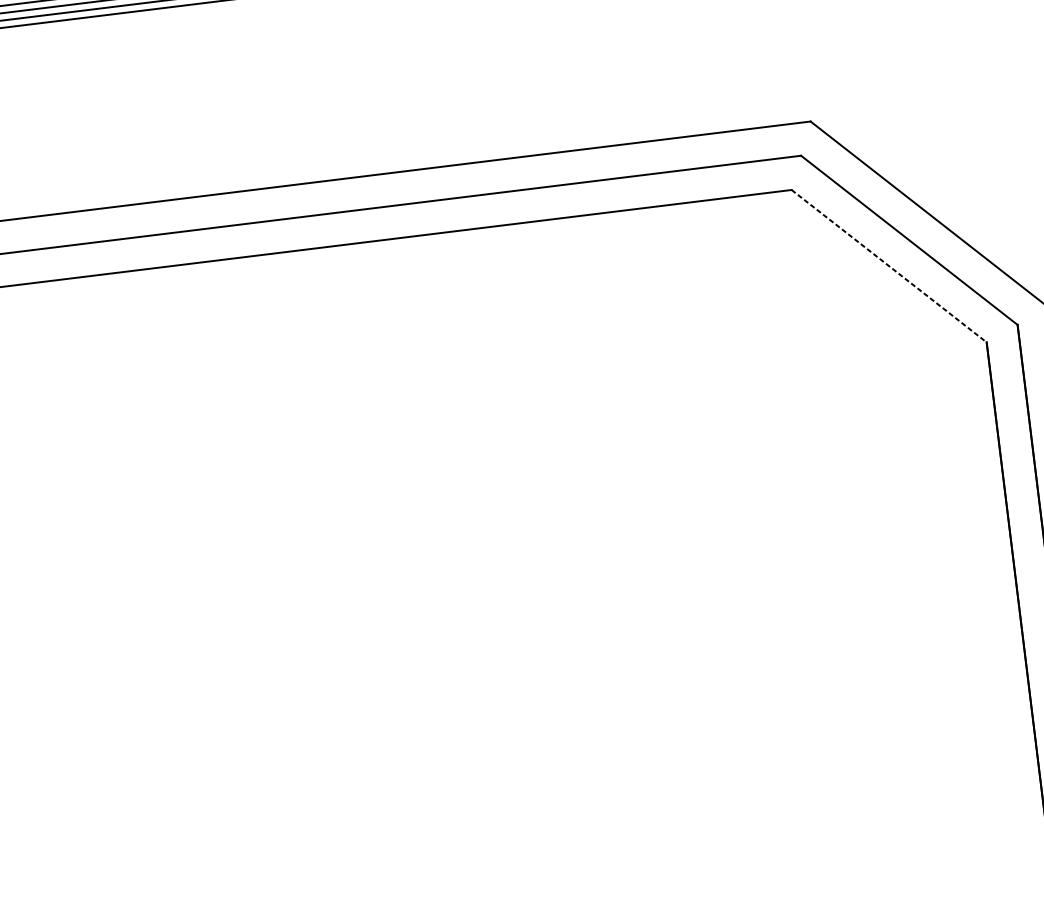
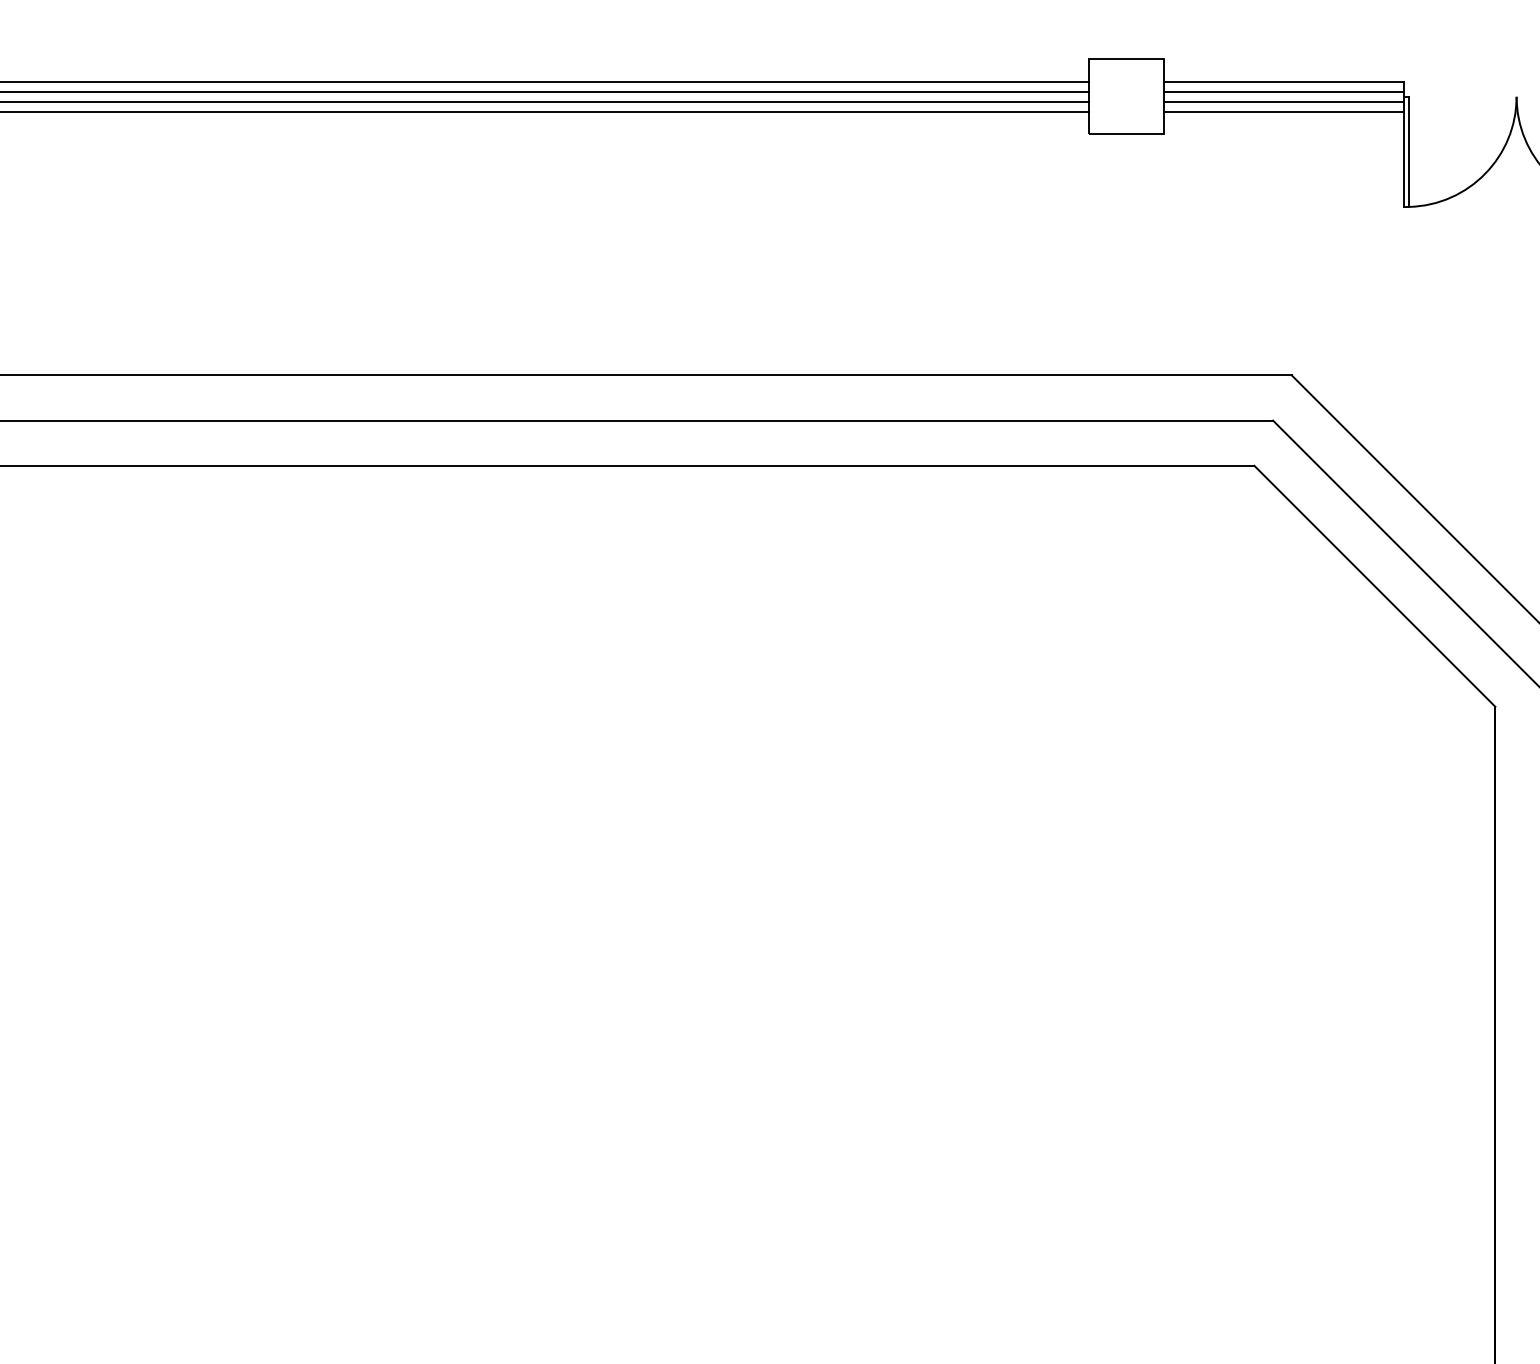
line: (889, 266) -> (1375, 586), dashed -> solid

